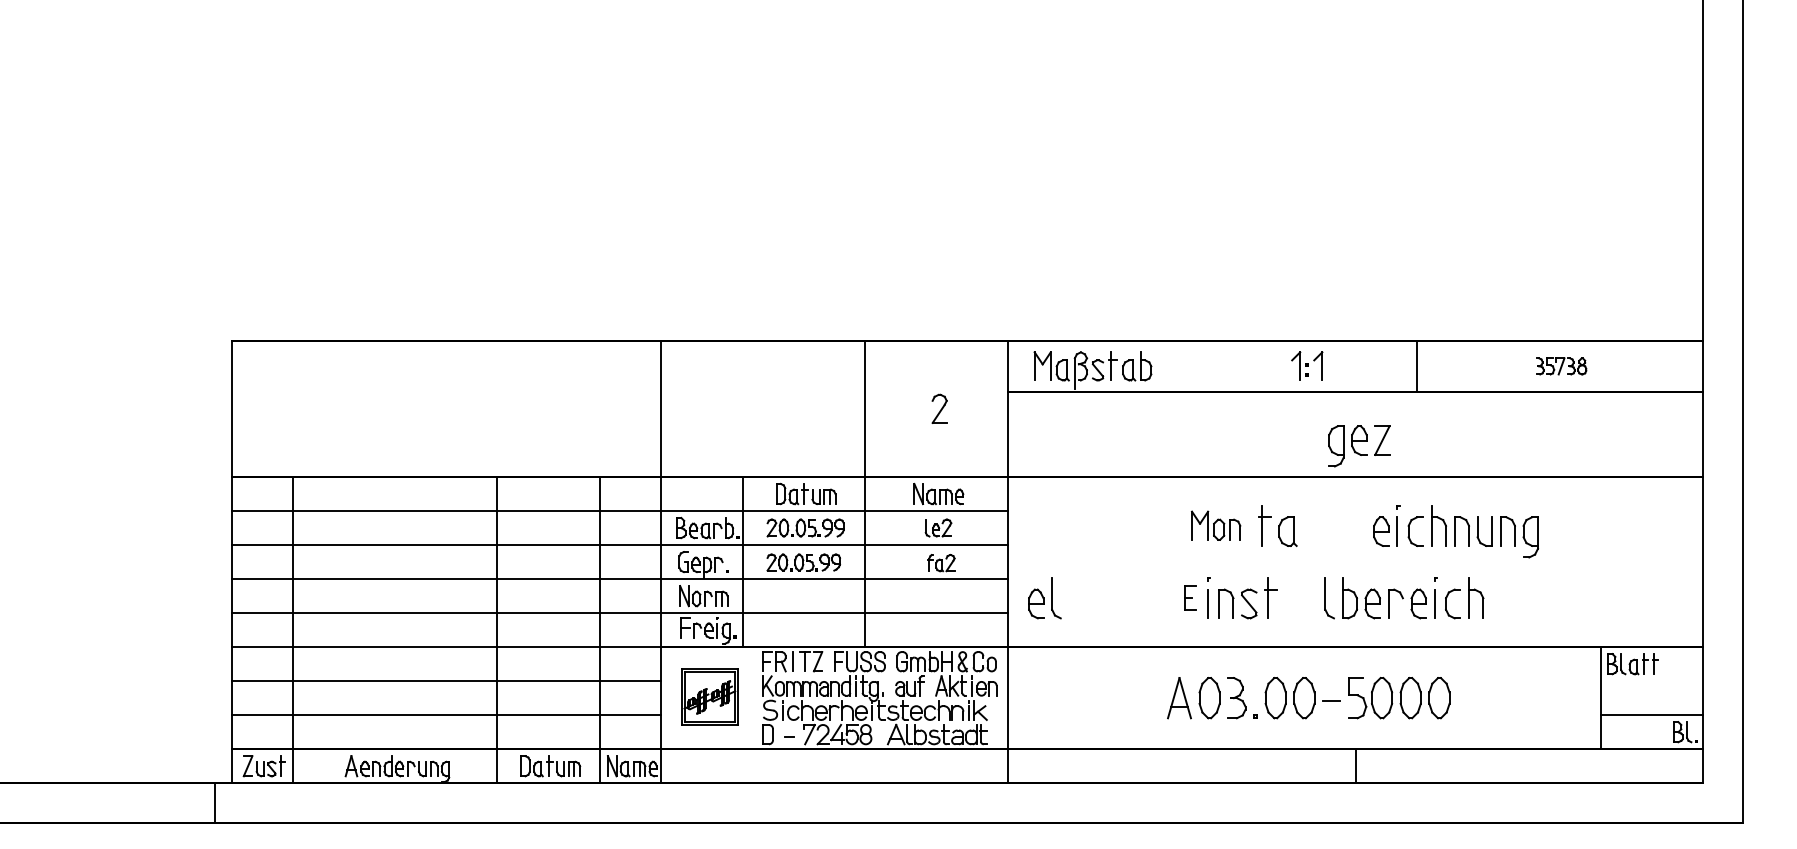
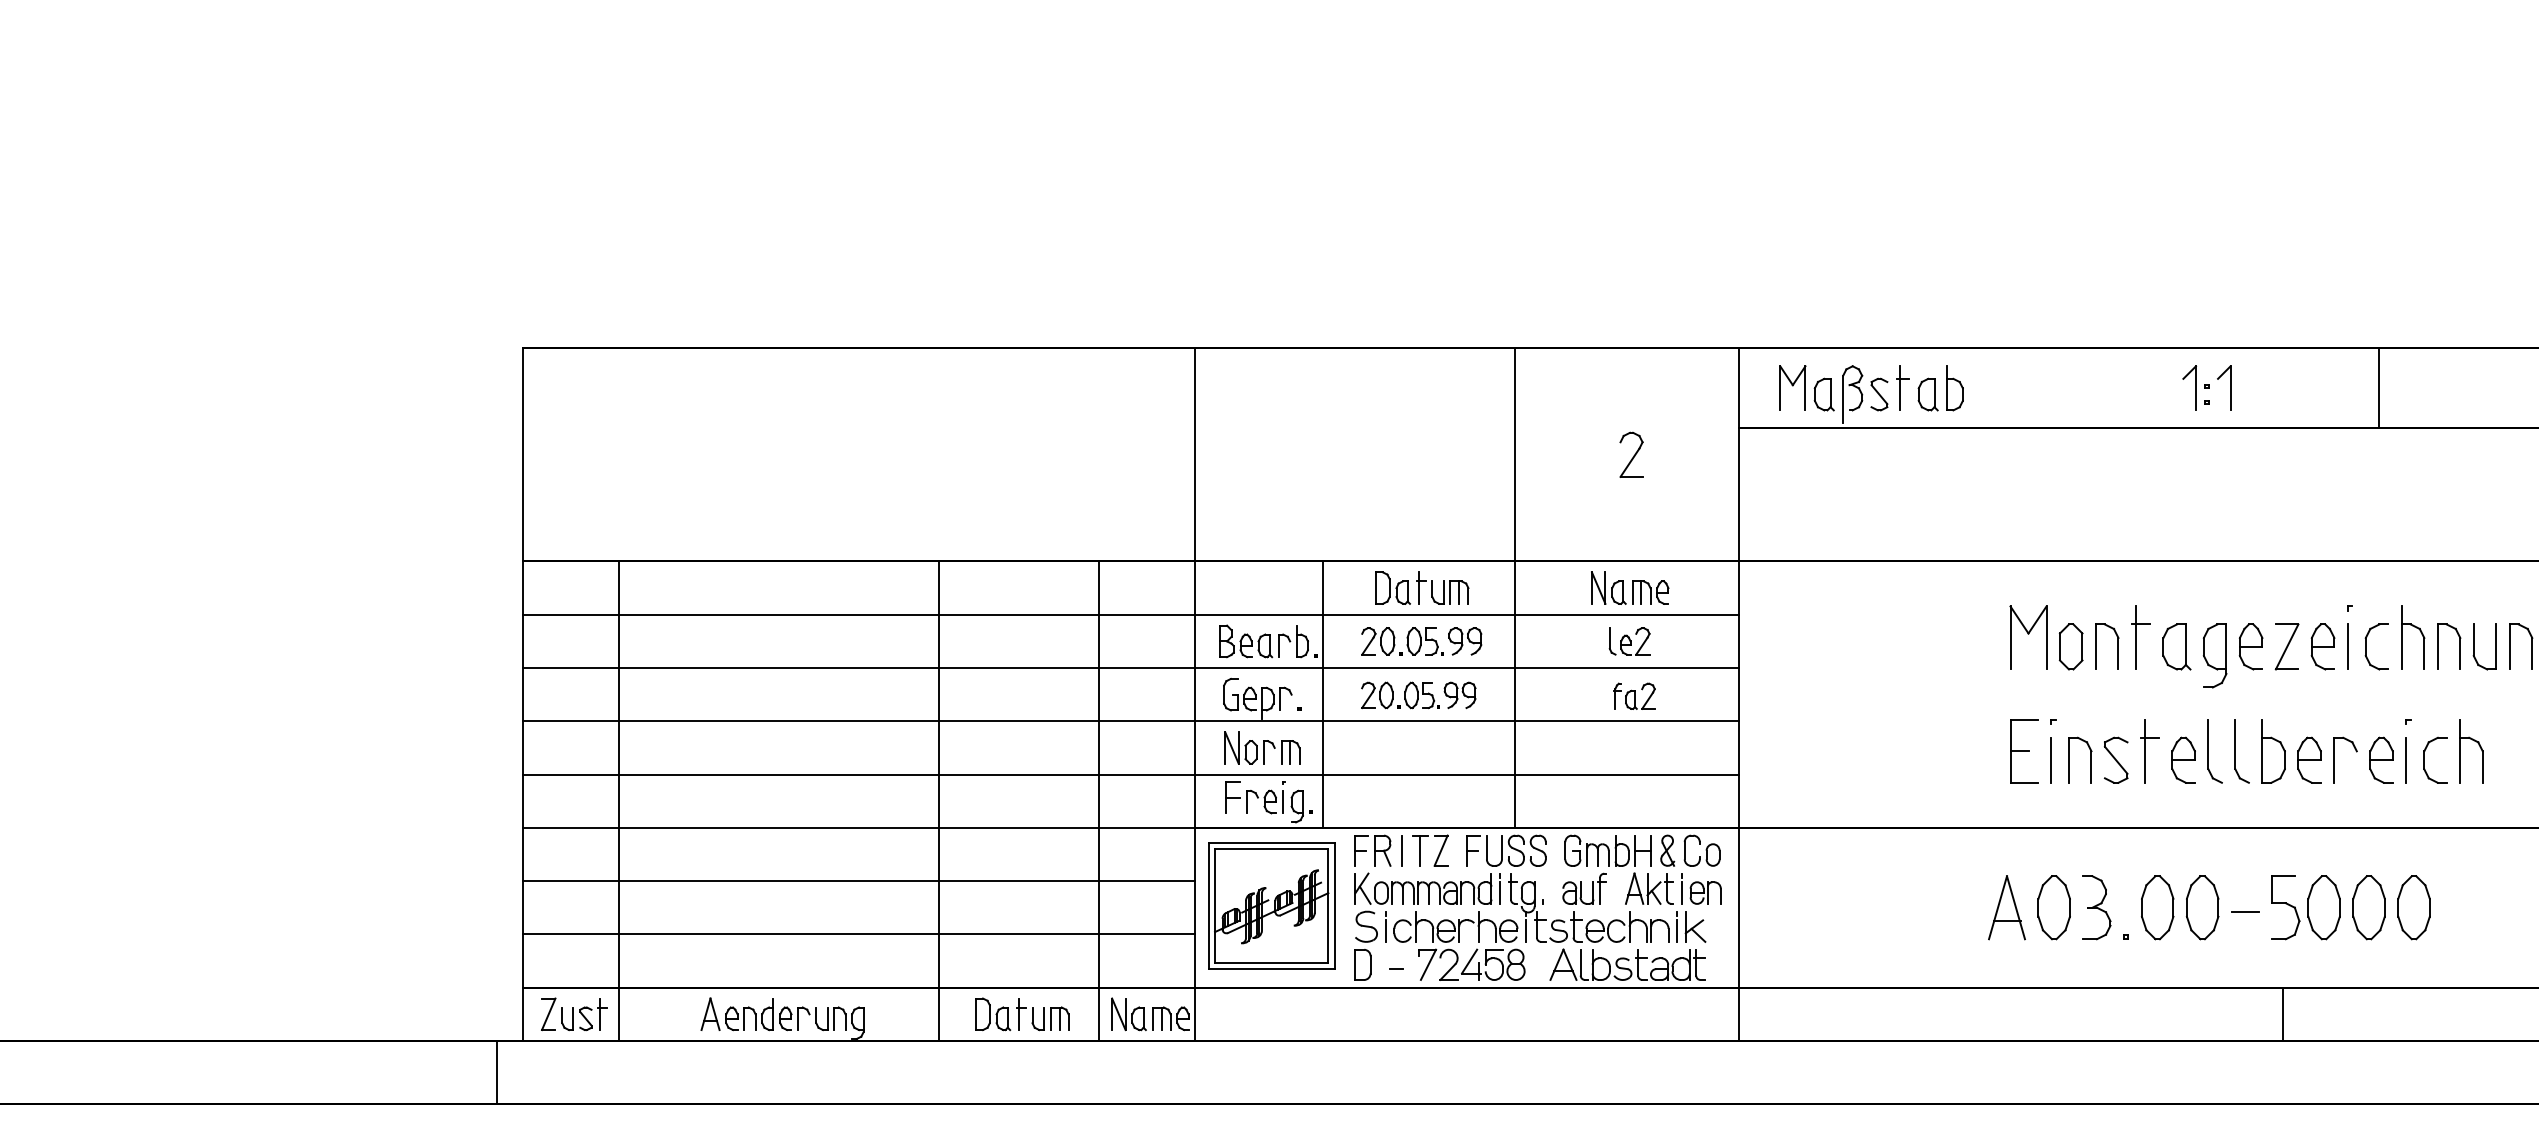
part: (1359, 446) -> (2251, 656), moved
part: (1215, 525) -> (2063, 637), size x1.43
part: (1190, 597) -> (2024, 750), size x1.67
part: (1044, 598) -> (2196, 751), moved
part: (709, 696) -> (1271, 905), size x1.43

